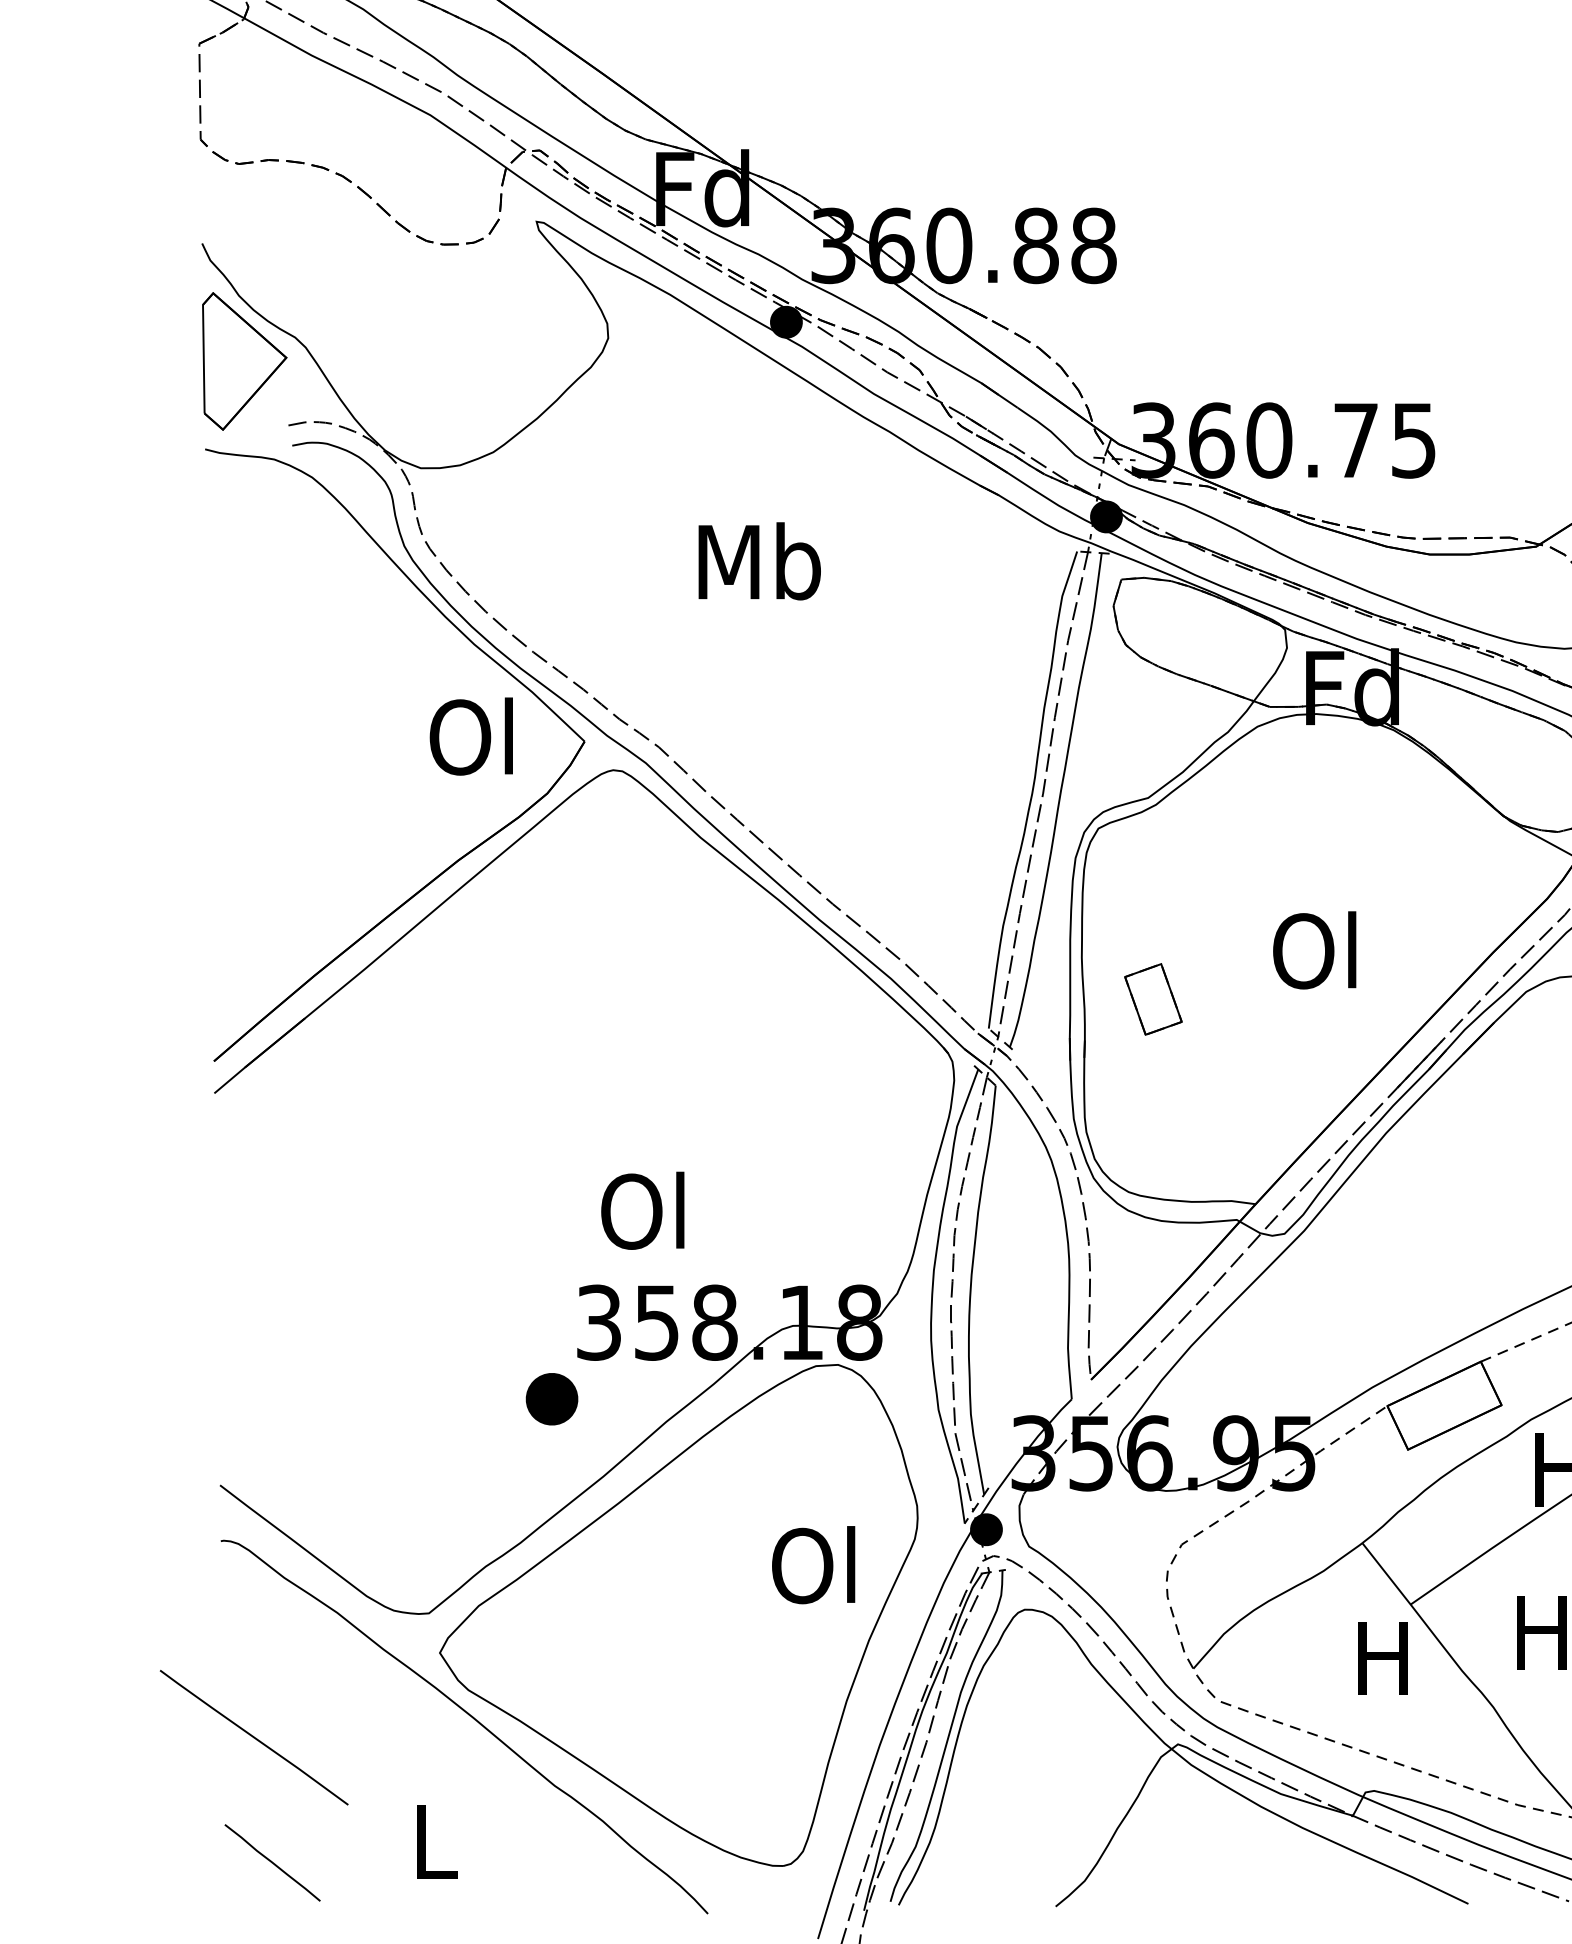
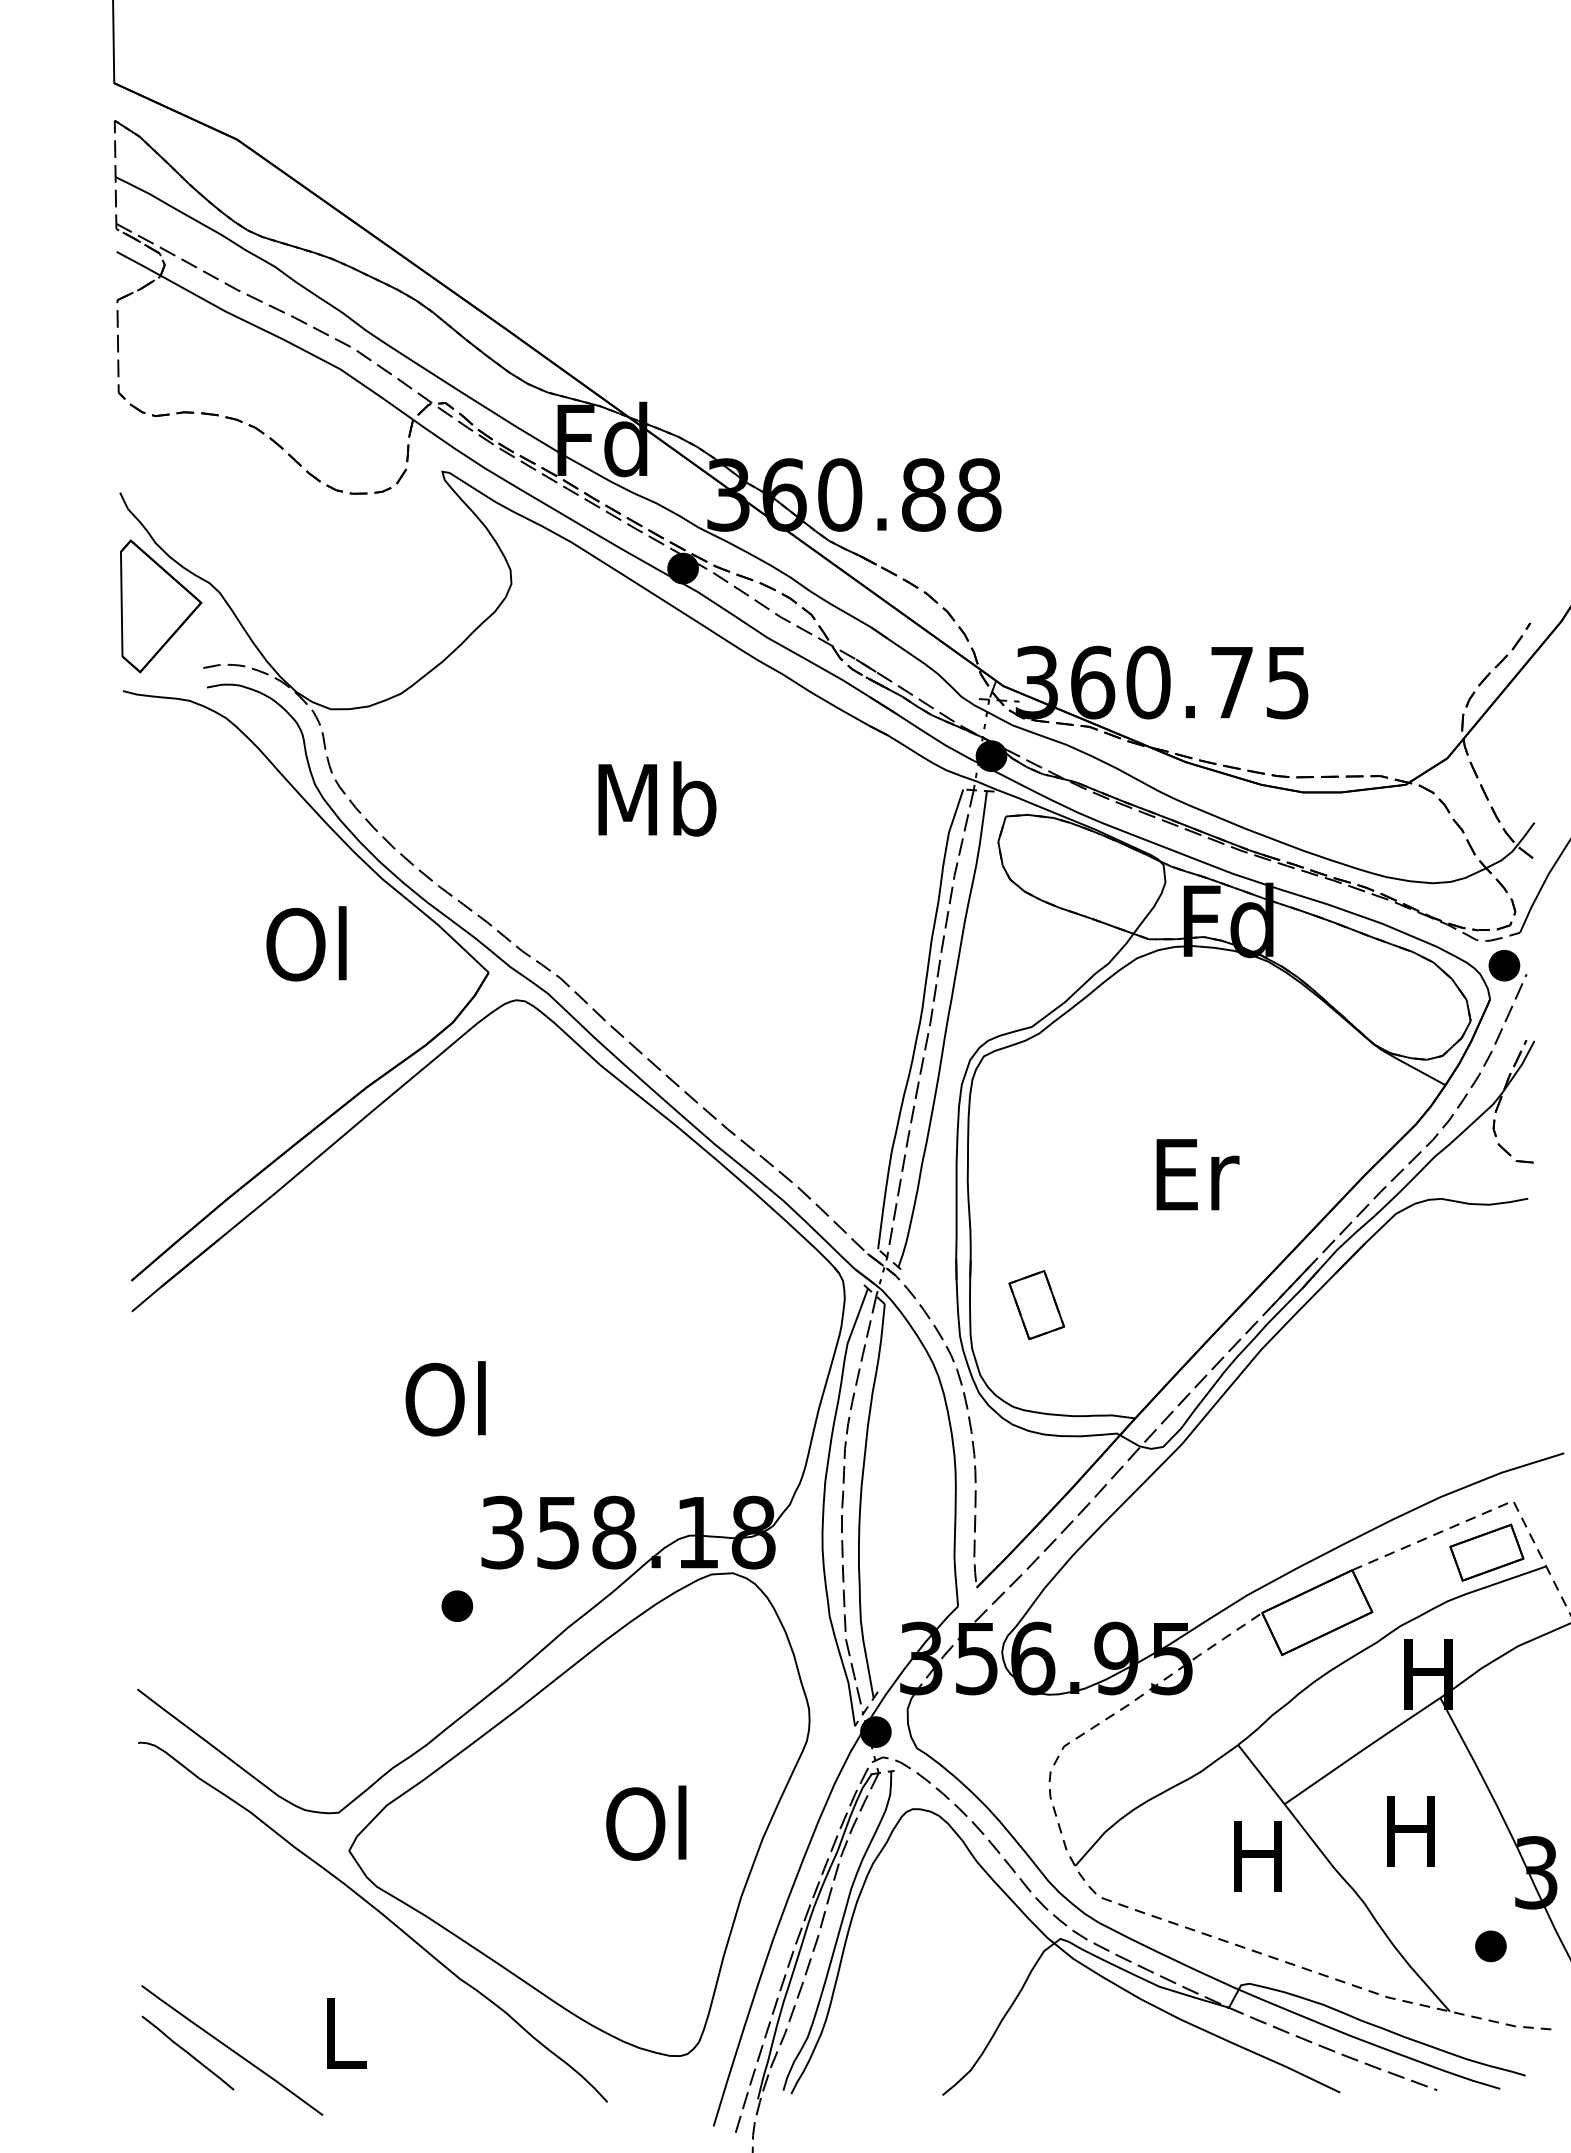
text: (471, 736) -> (306, 943), moved
text: (1318, 950) -> (1195, 1173), Ol -> Er
part: (1153, 999) -> (1036, 1305), moved
text: (642, 1210) -> (445, 1398), moved
part: (552, 1398) -> (457, 1605), size x0.62
text: (813, 1564) -> (646, 1822), moved
line: (254, 1737) -> (232, 2050), moved

